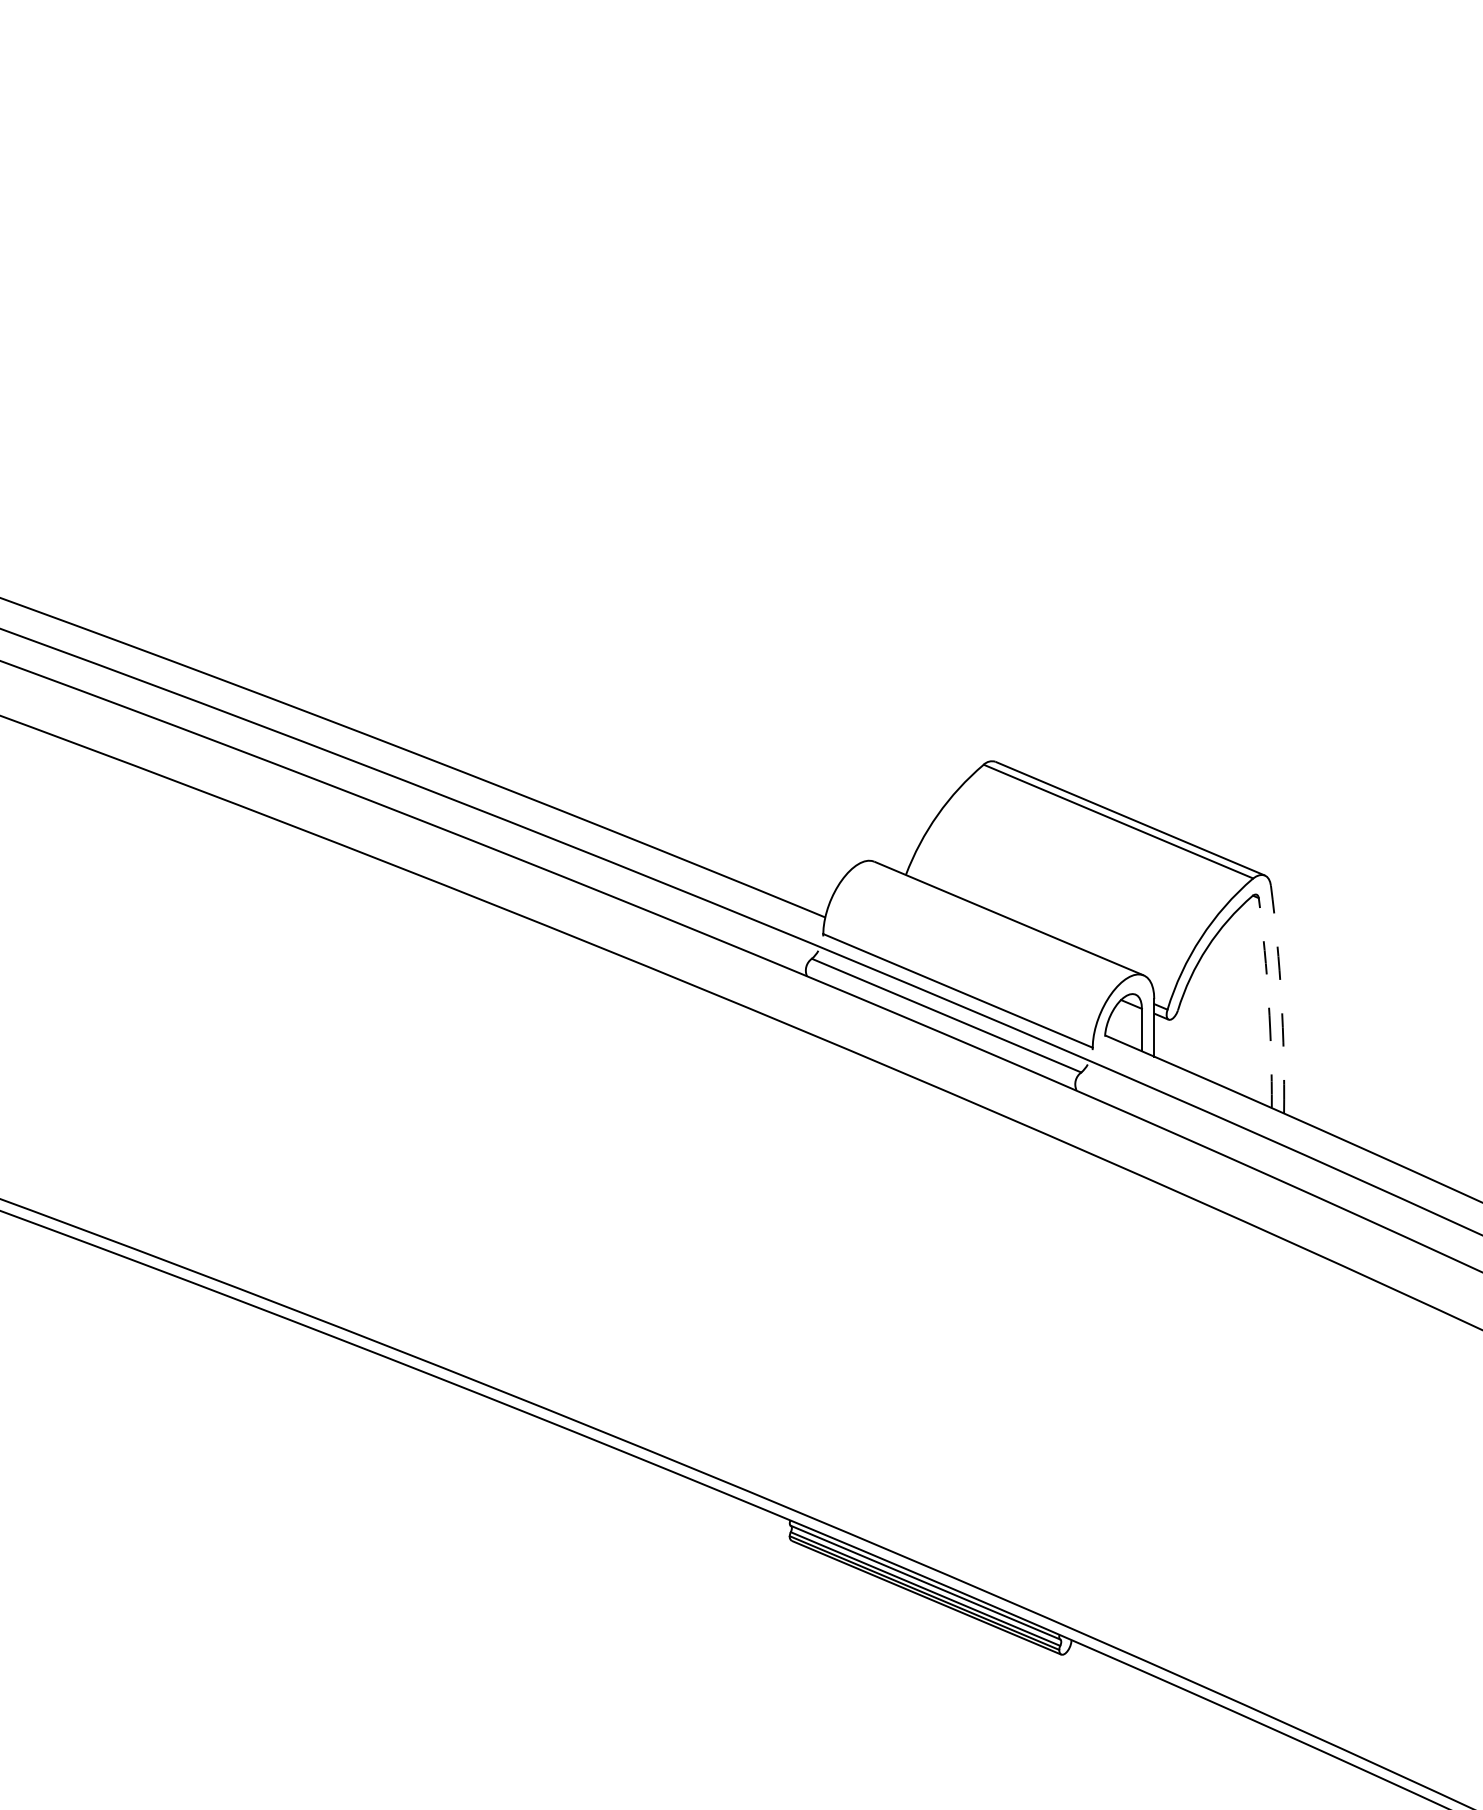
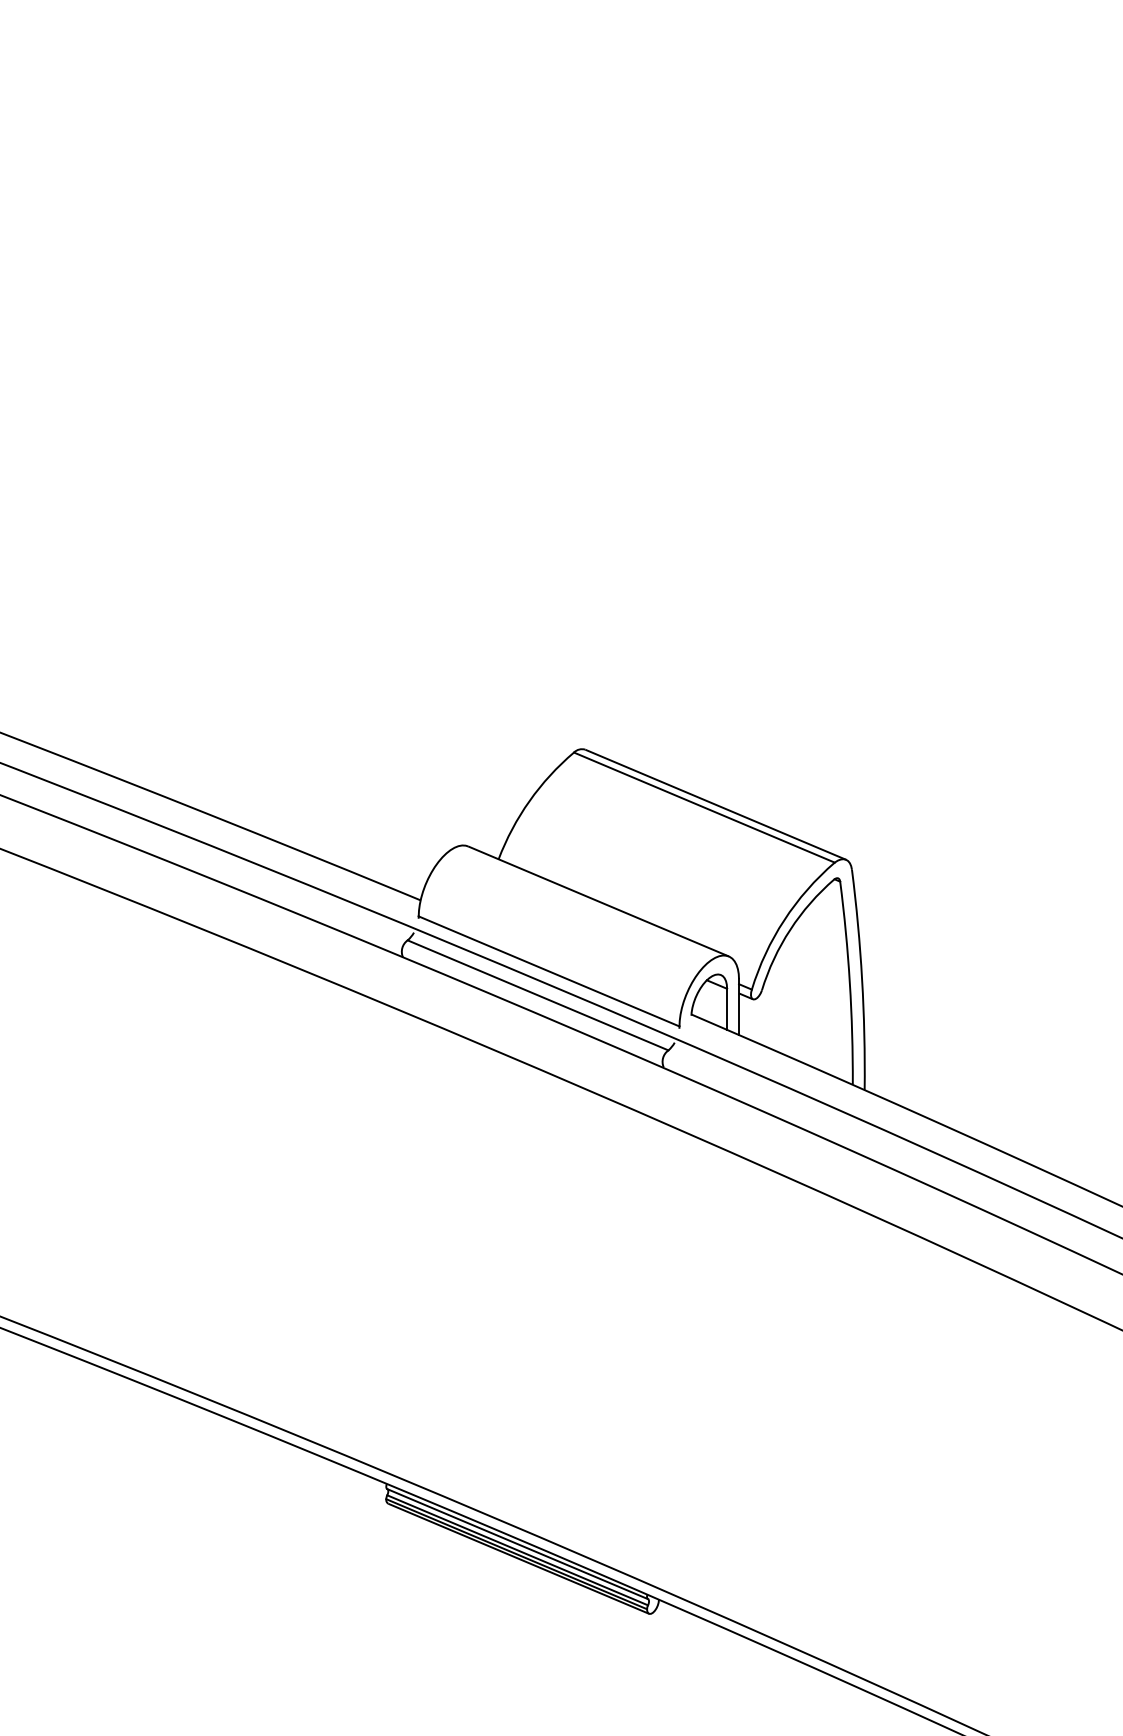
arc: (1281, 999) -> (862, 979), dashed -> solid
arc: (1268, 1002) -> (849, 982), dashed -> solid

